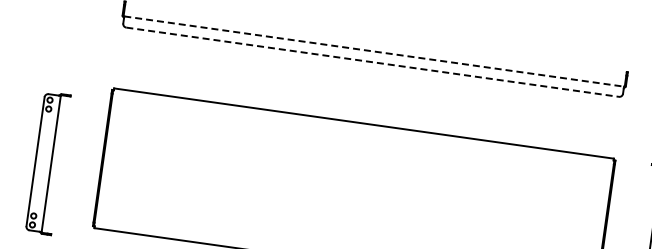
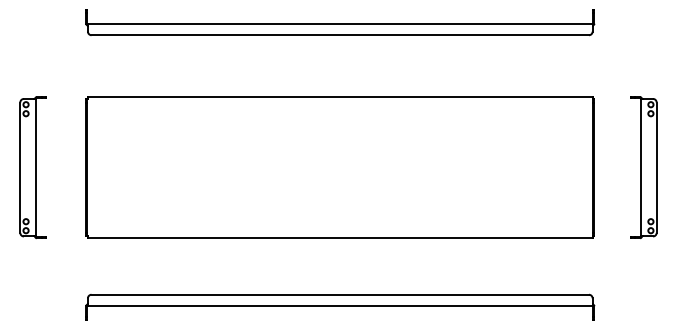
line: (374, 51) -> (340, 24), dashed -> solid
line: (372, 62) -> (340, 35), dashed -> solid
part: (47, 163) -> (32, 167), moved

